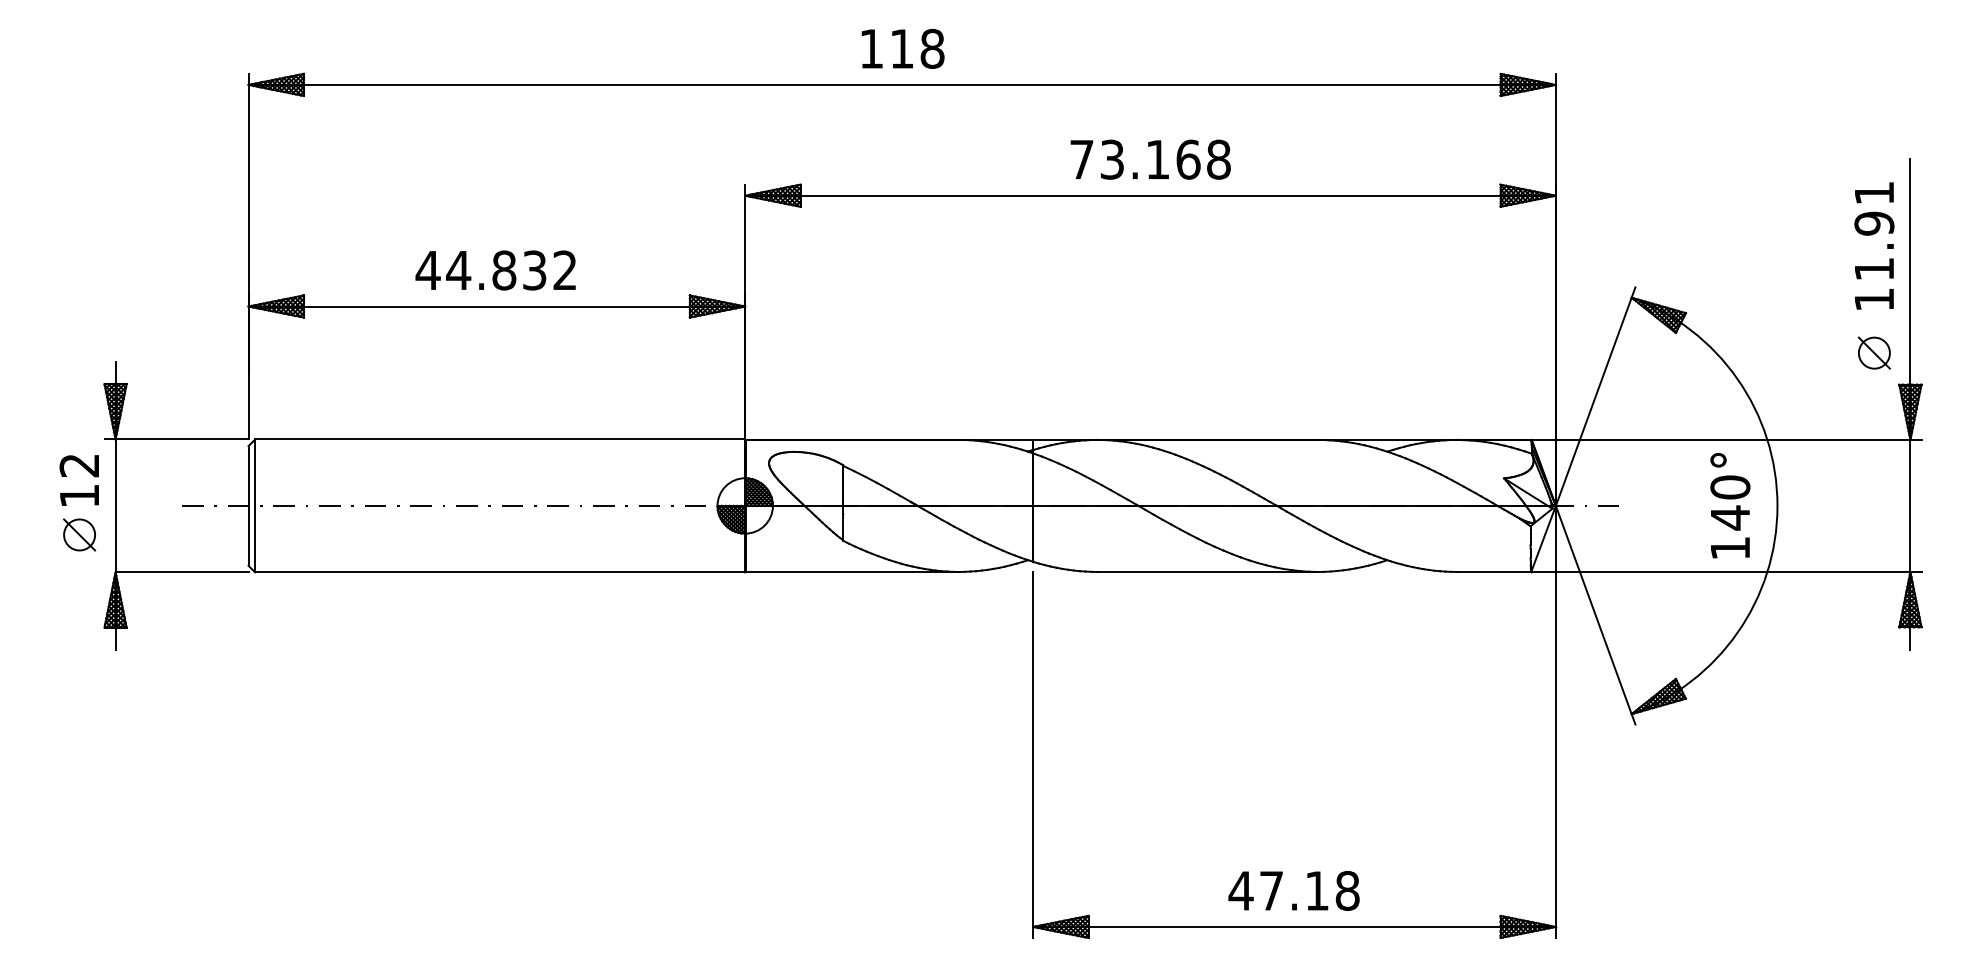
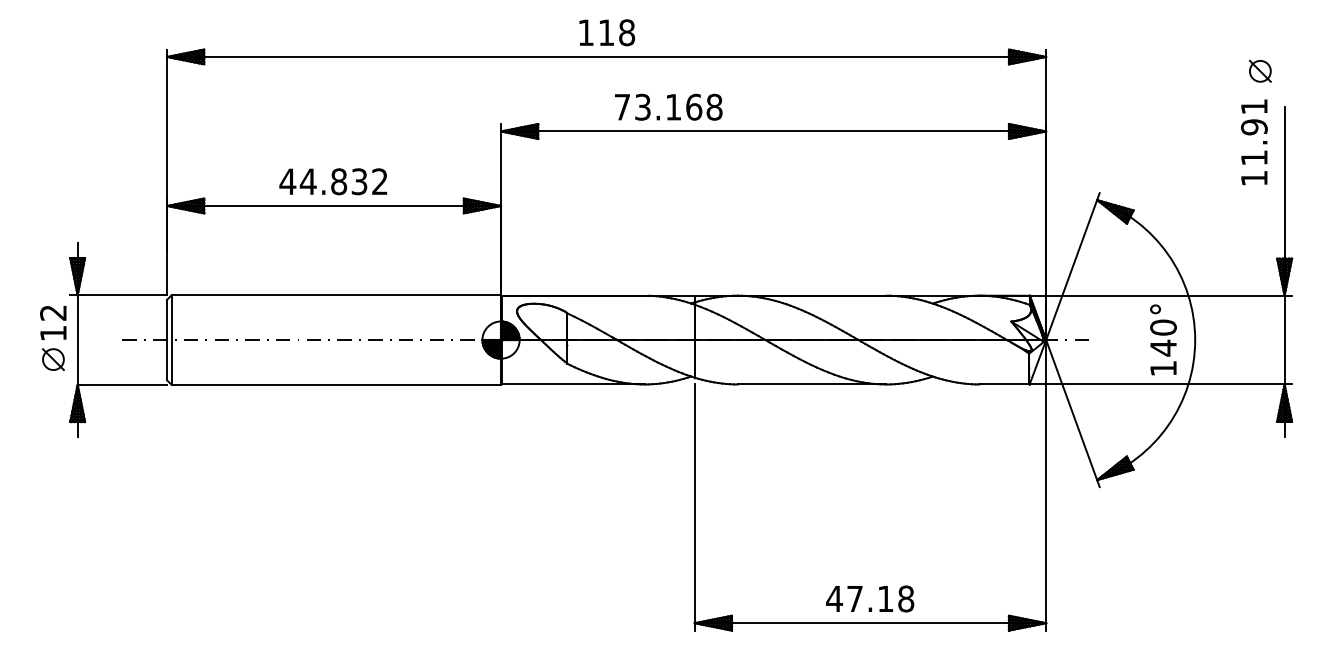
text: (1150, 158) -> (668, 106), moved
text: (1874, 246) -> (1254, 142), moved
part: (1874, 353) -> (1260, 71), moved

